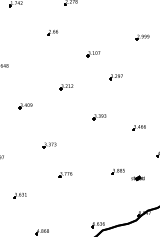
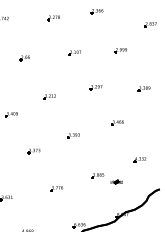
part: (52, 33) -> (24, 58), moved
part: (93, 53) -> (74, 52), moved
part: (99, 116) -> (73, 135), moved
part: (139, 127) -> (117, 122), moved
part: (65, 174) -> (56, 188), moved

